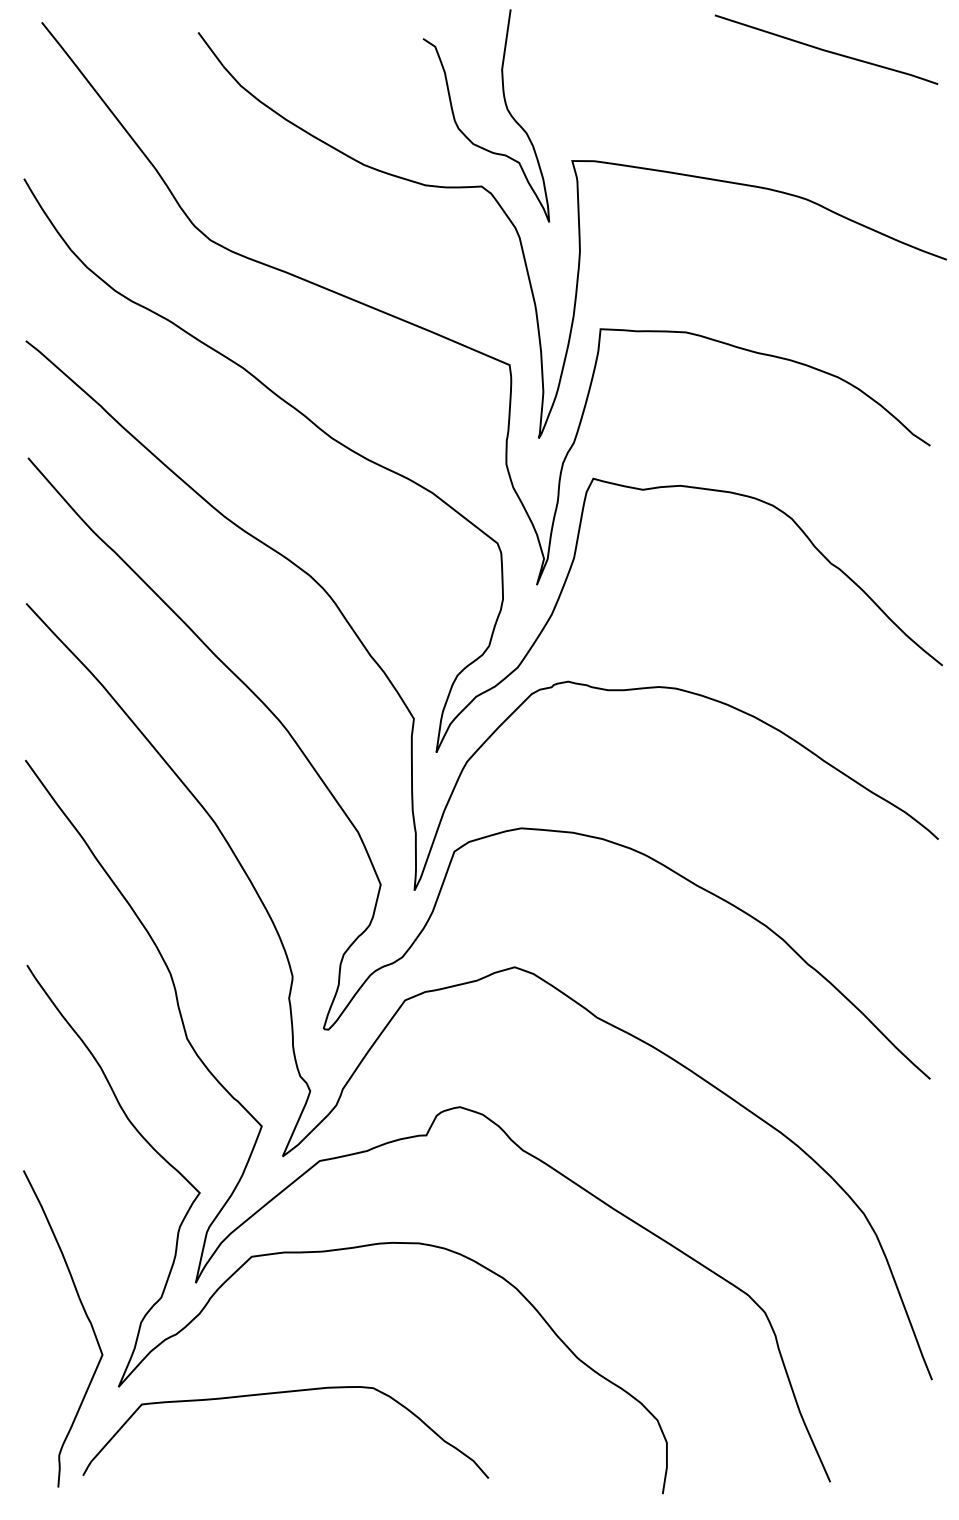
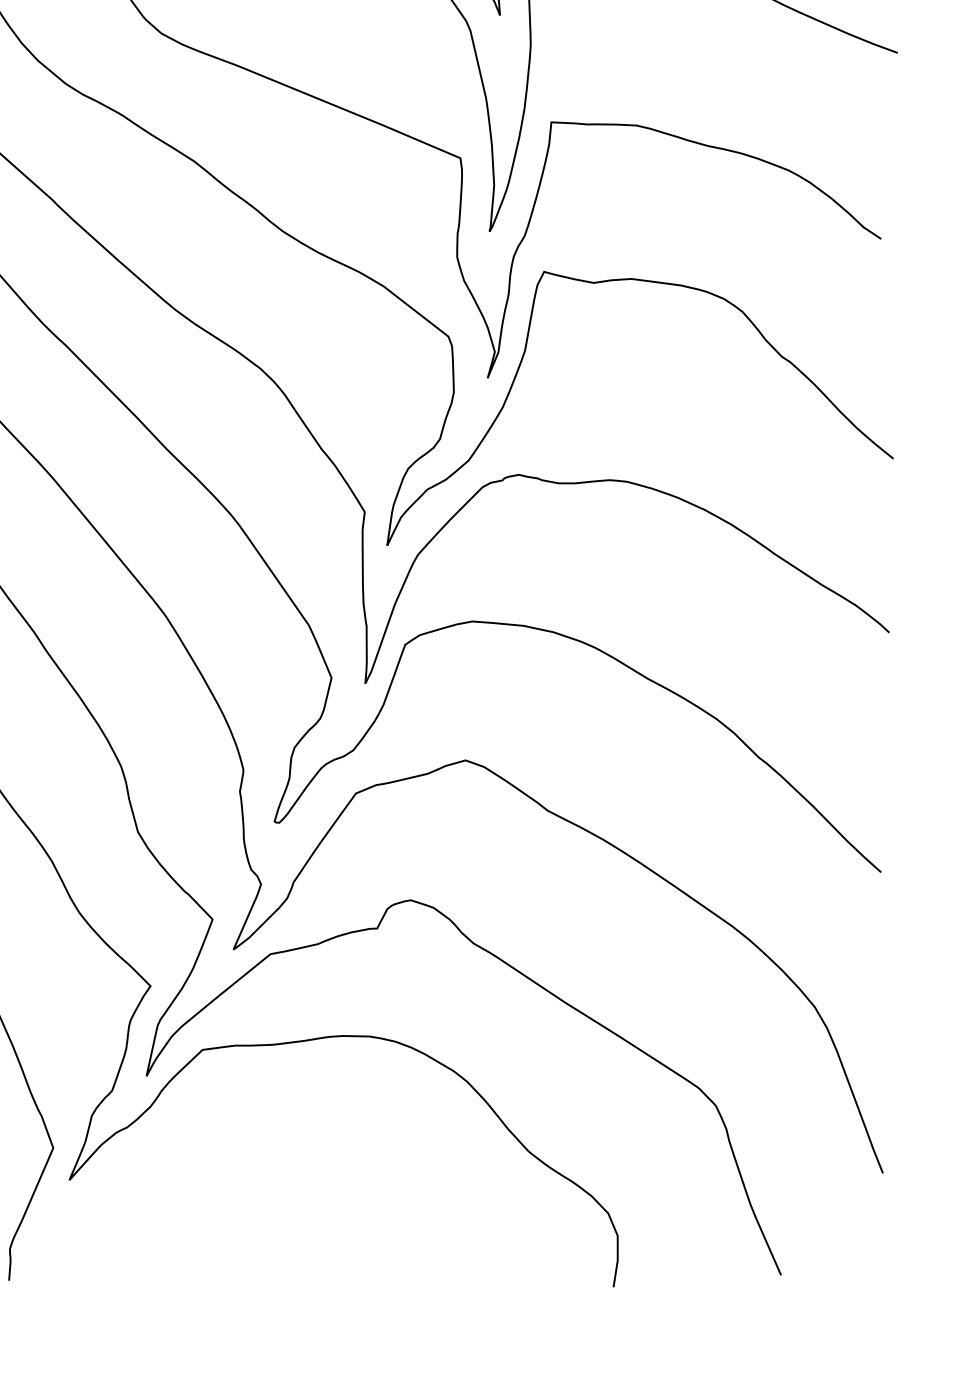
curve: (282, 1393) -> (233, 1186), removed

